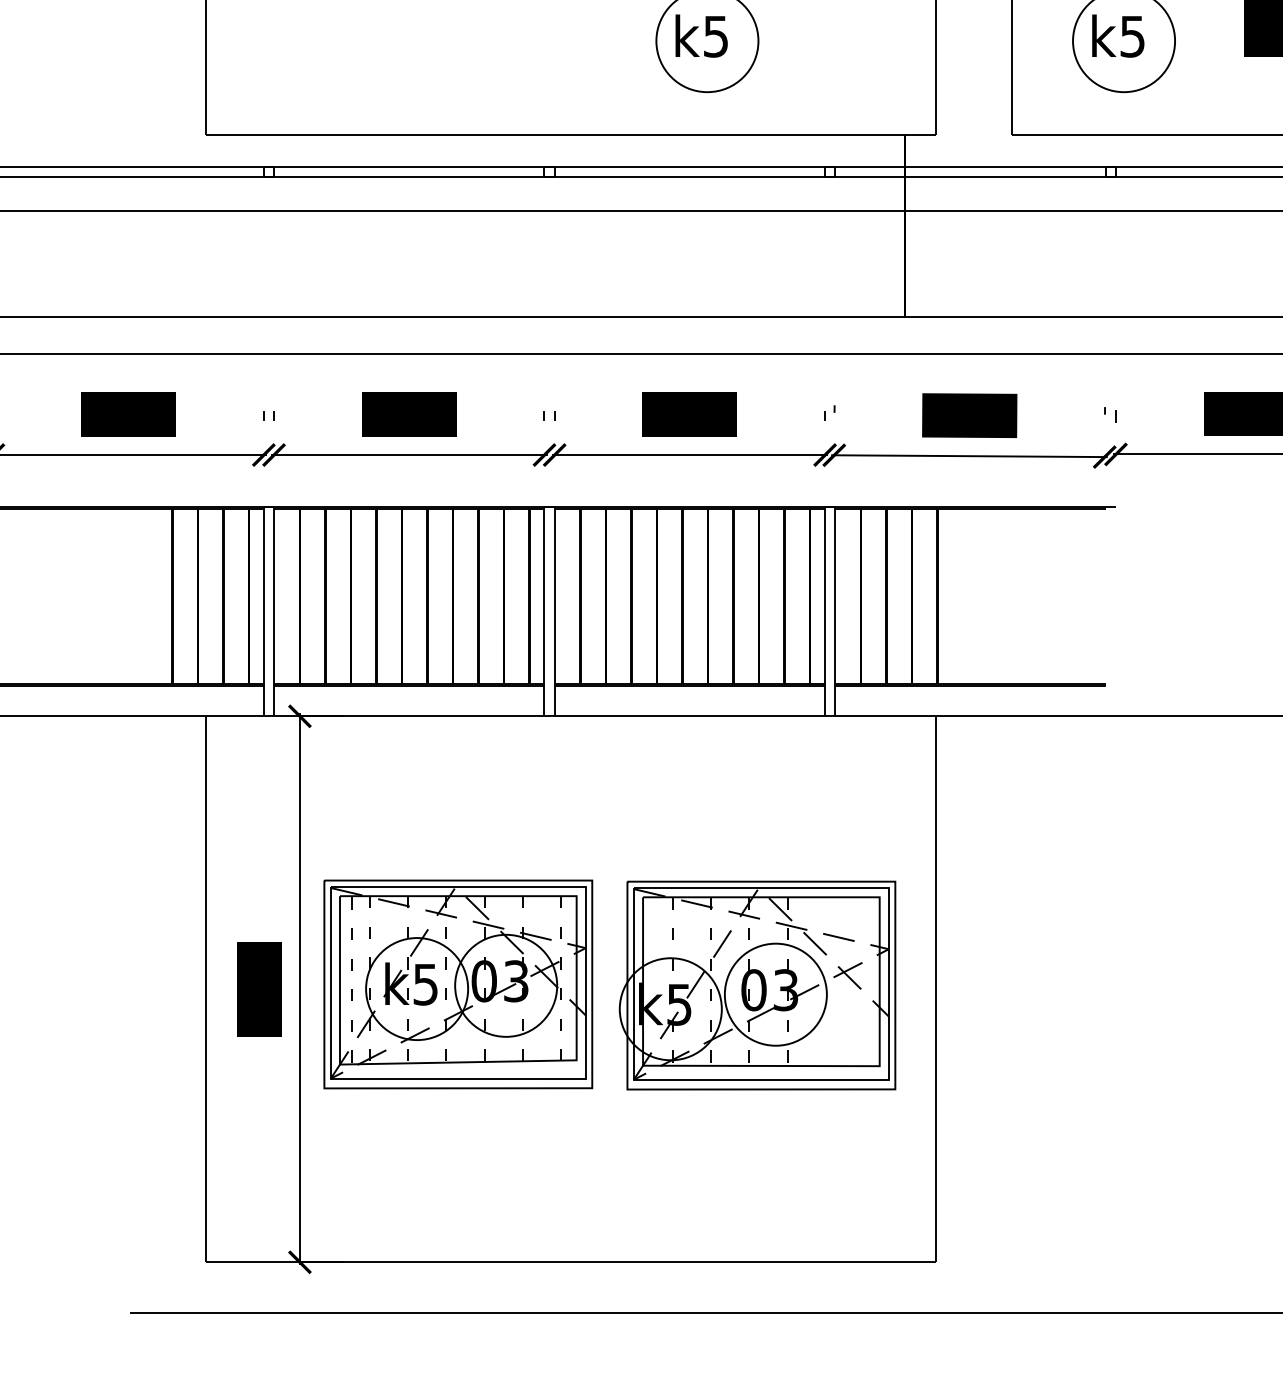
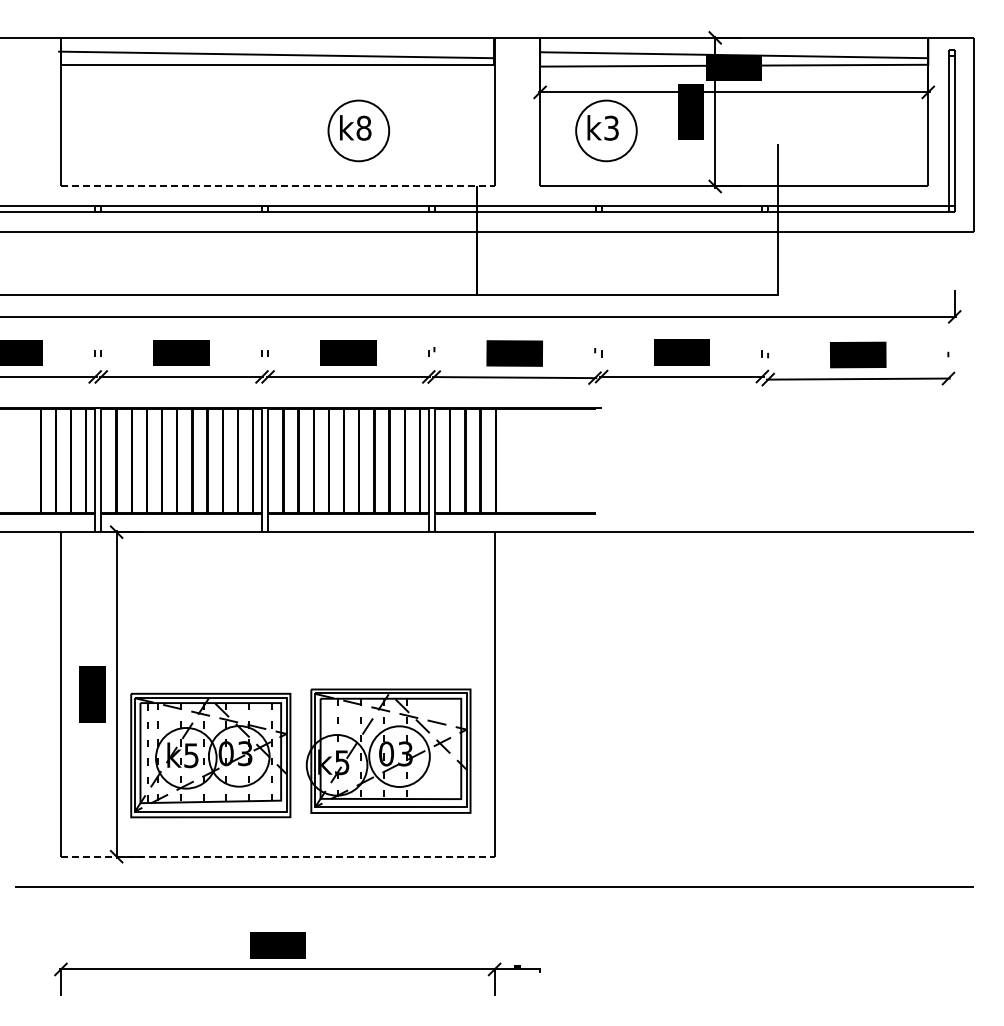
text: (715, 35) -> (363, 127), k5 -> k8
text: (1132, 35) -> (611, 127), k5 -> k3
line: (570, 134) -> (277, 186), solid -> dashed
part: (457, 984) -> (210, 755), moved
part: (757, 984) -> (388, 750), moved
line: (570, 1261) -> (277, 856), solid -> dashed

